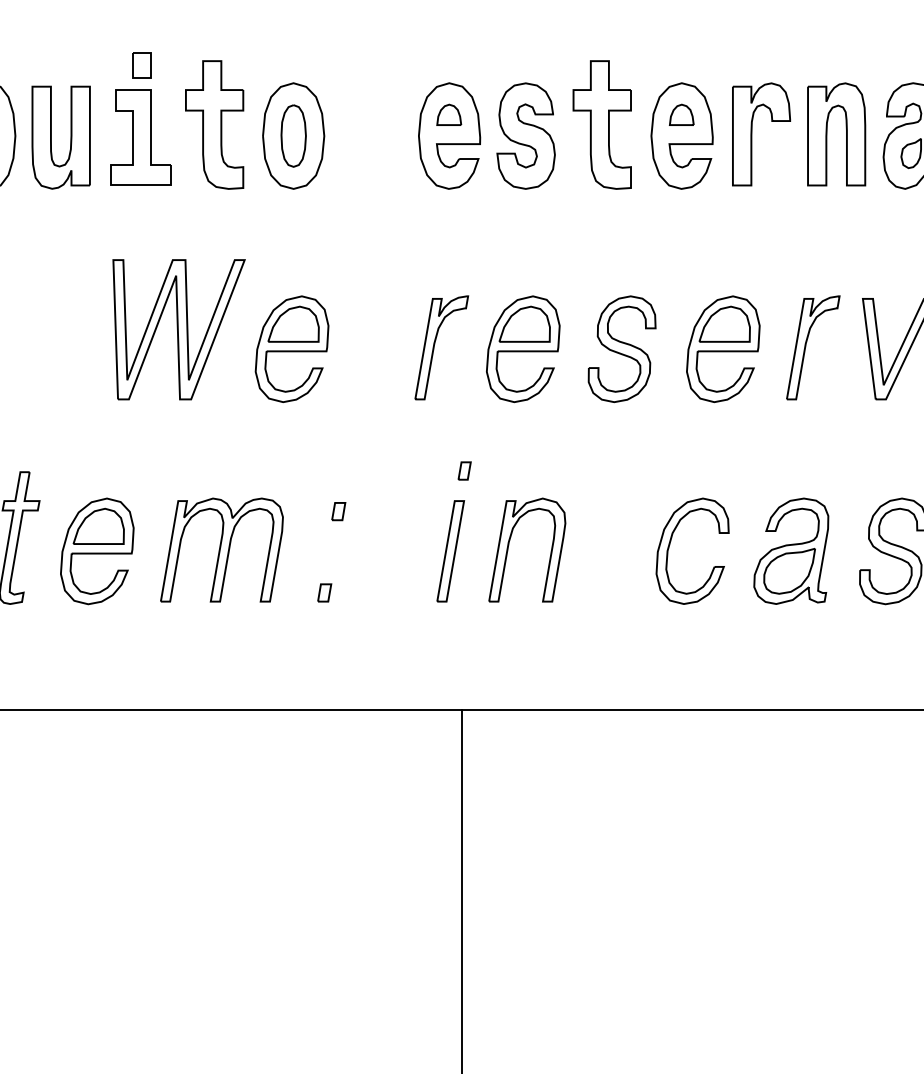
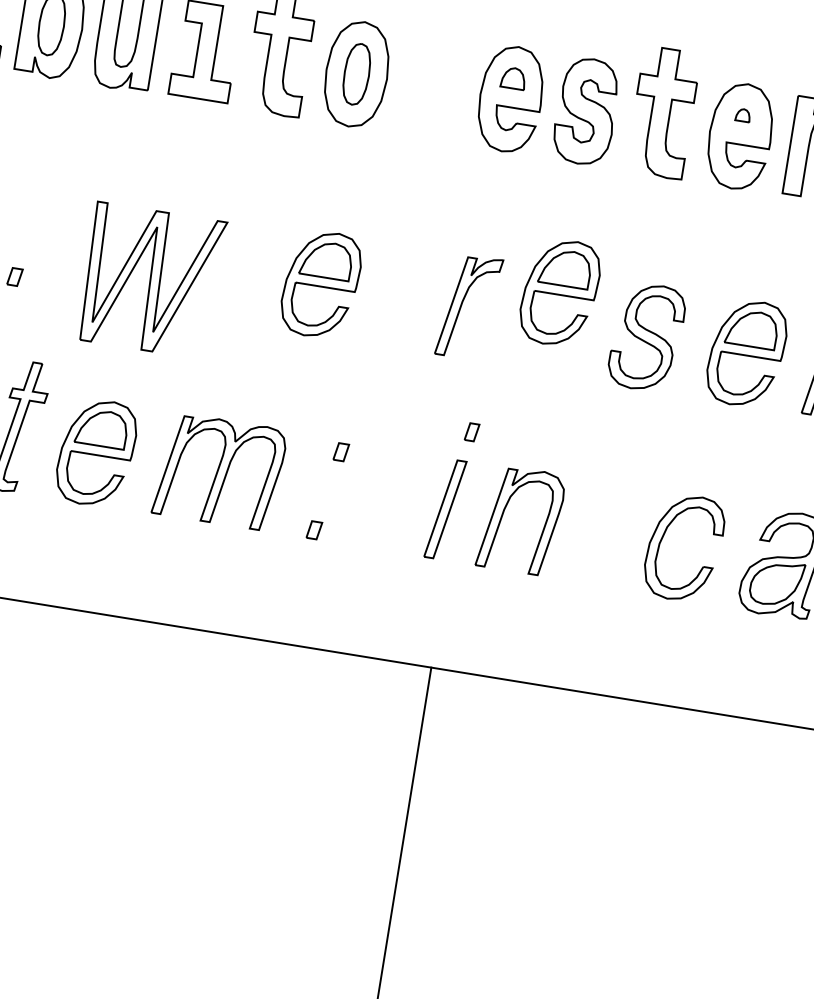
part: (681, 114) -> (743, 115), size x0.6
part: (178, 329) -> (151, 280), moved
part: (523, 349) -> (560, 293), moved

